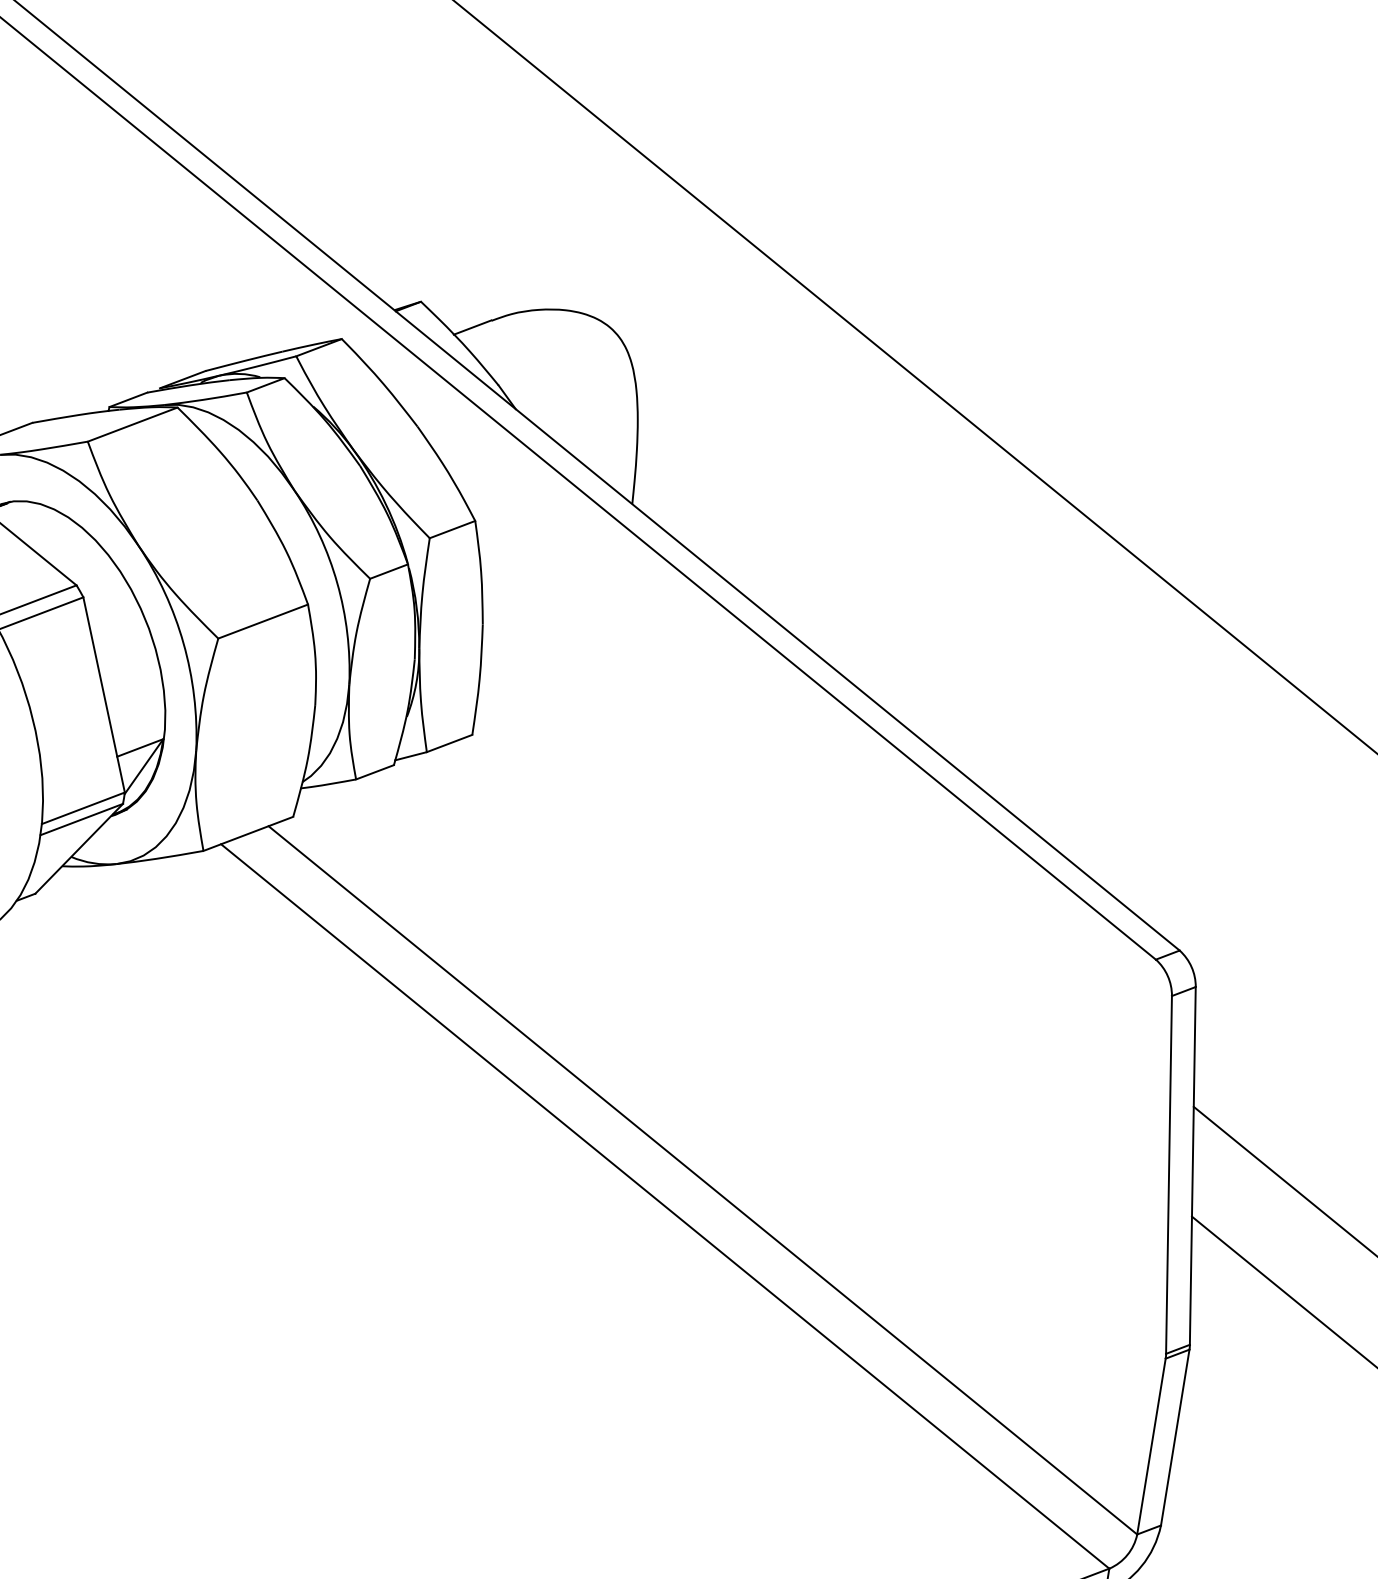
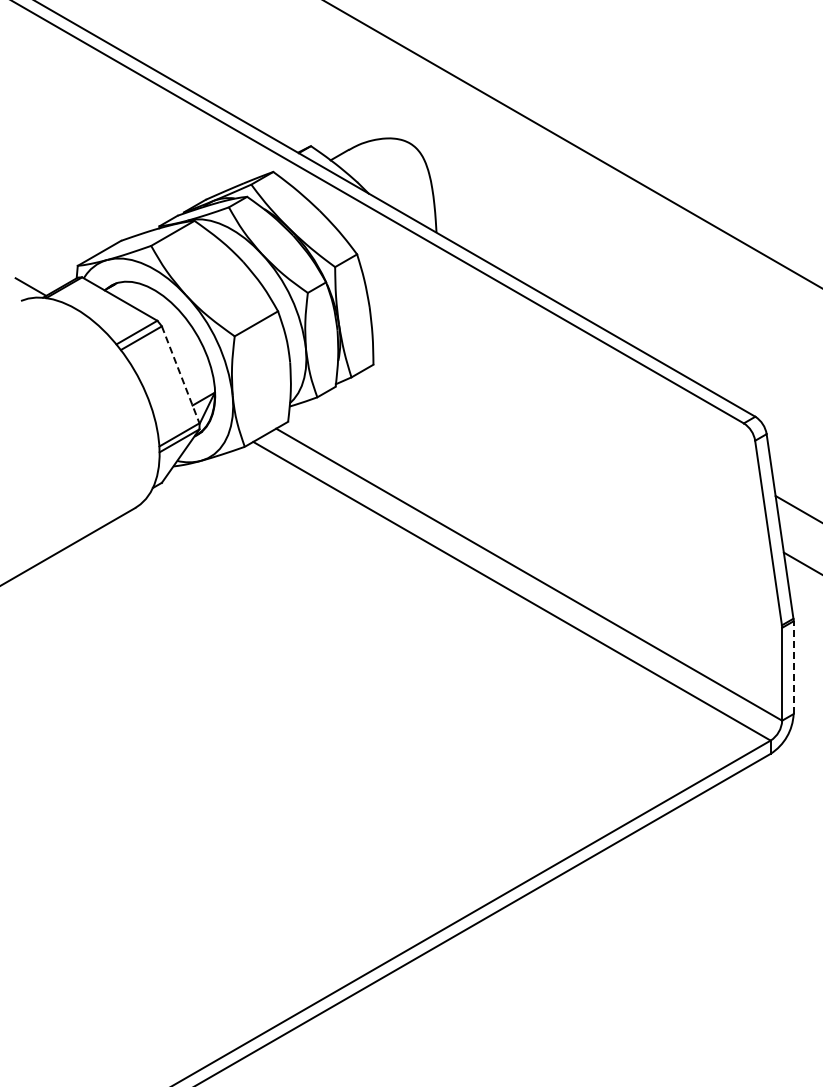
line: (103, 694) -> (180, 374), solid -> dashed
line: (1175, 1437) -> (793, 667), solid -> dashed

